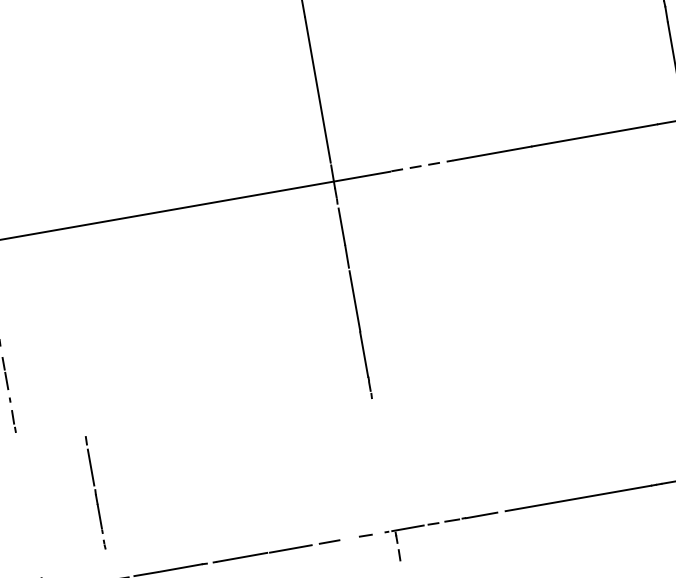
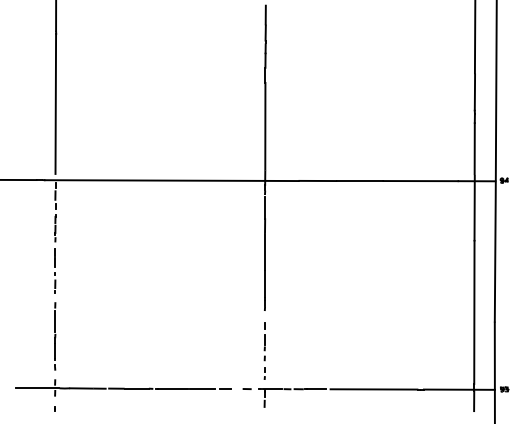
line: (423, 164) -> (318, 180), dashed -> solid
part: (383, 465) -> (264, 350), added
line: (96, 492) -> (55, 336), moved

